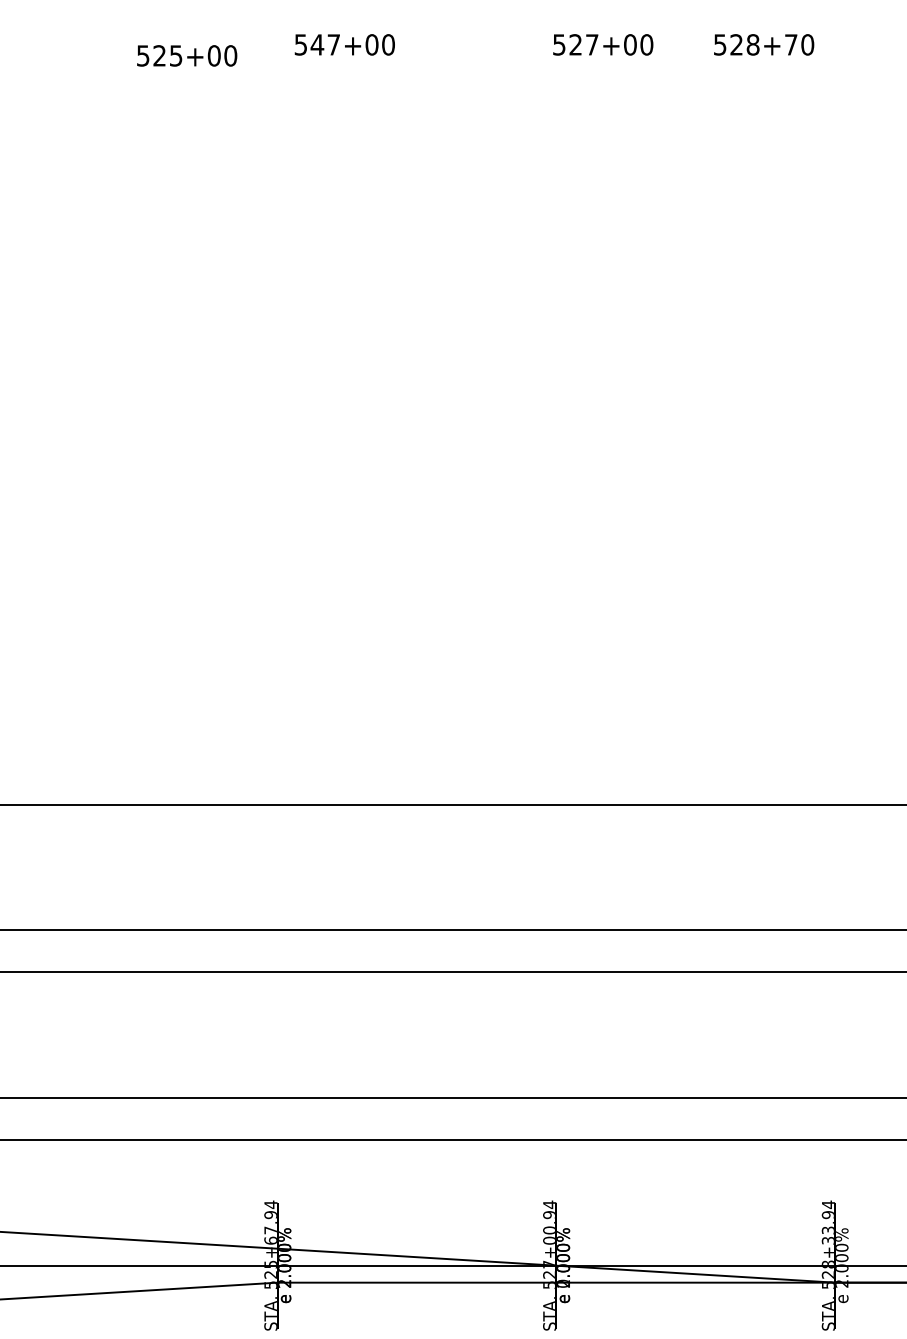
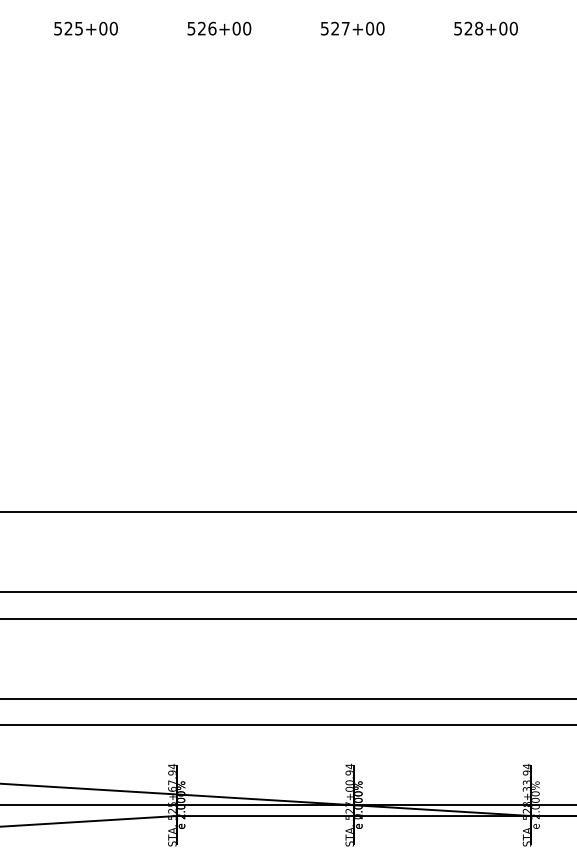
text: (324, 44) -> (206, 28), 547+00 -> 526+00
text: (602, 44) -> (352, 28), moved
text: (791, 44) -> (503, 28), 528+70 -> 528+00
text: (186, 55) -> (85, 28), moved

